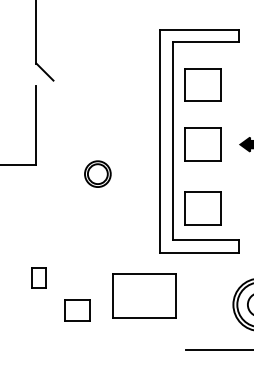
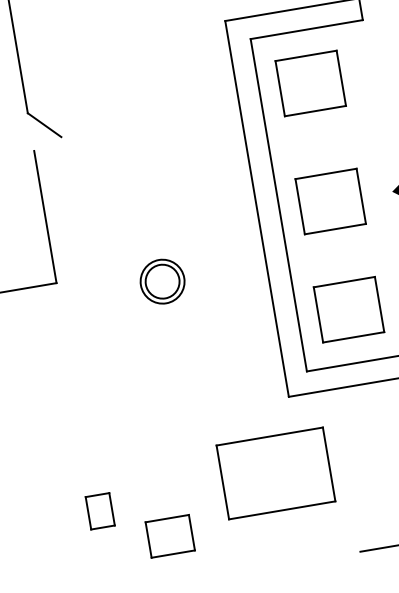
part: (202, 84) -> (309, 82), moved
part: (38, 277) -> (98, 510), moved
part: (77, 310) -> (170, 536), moved

